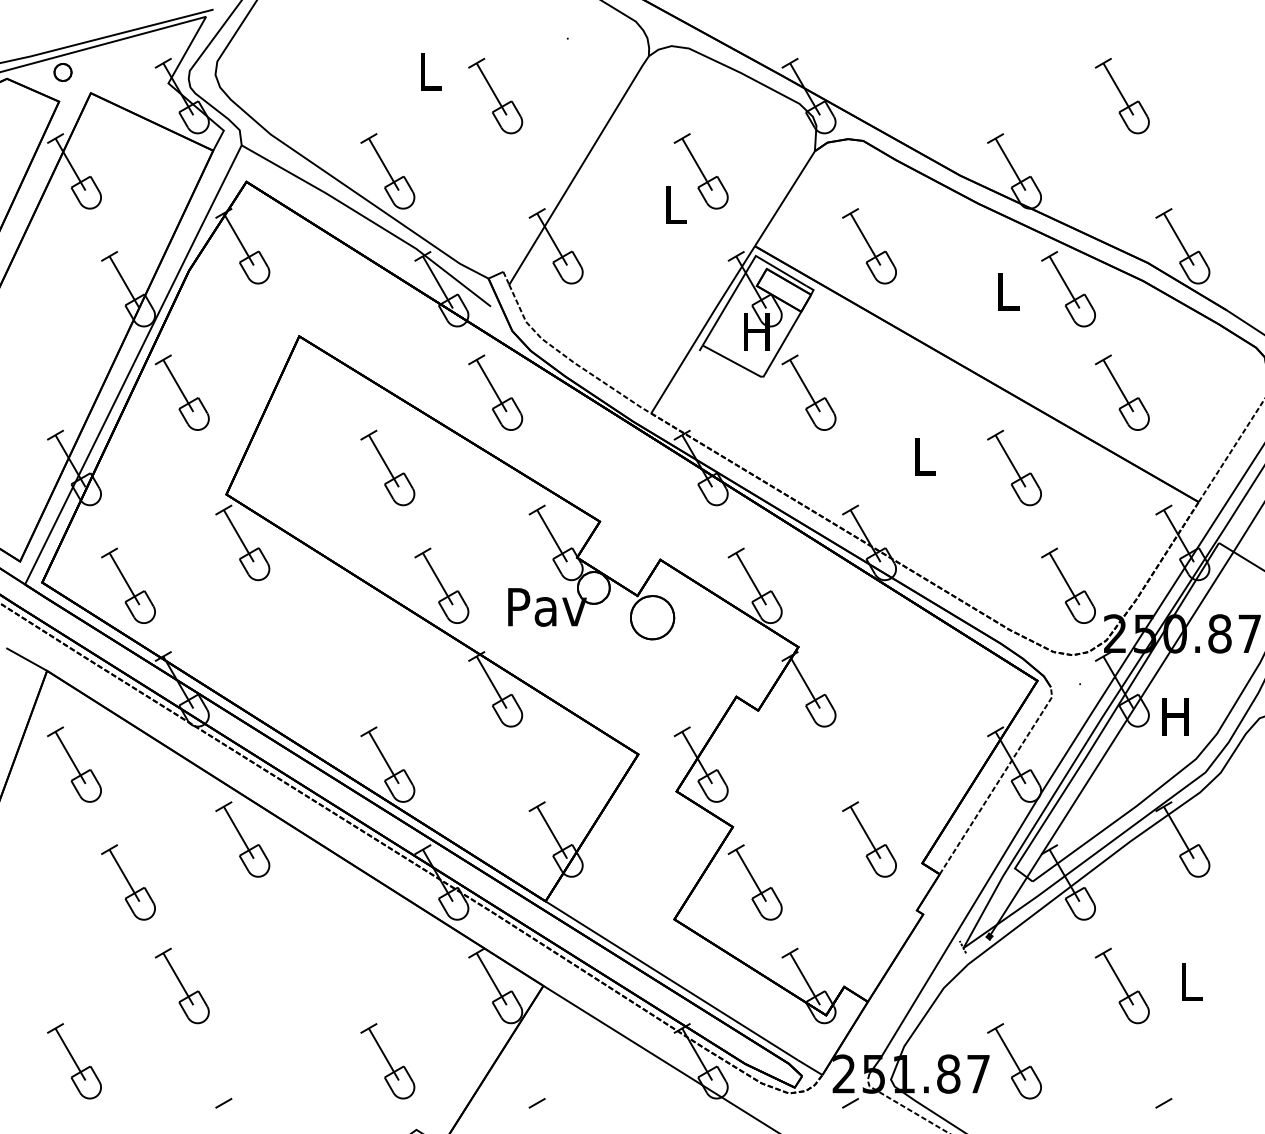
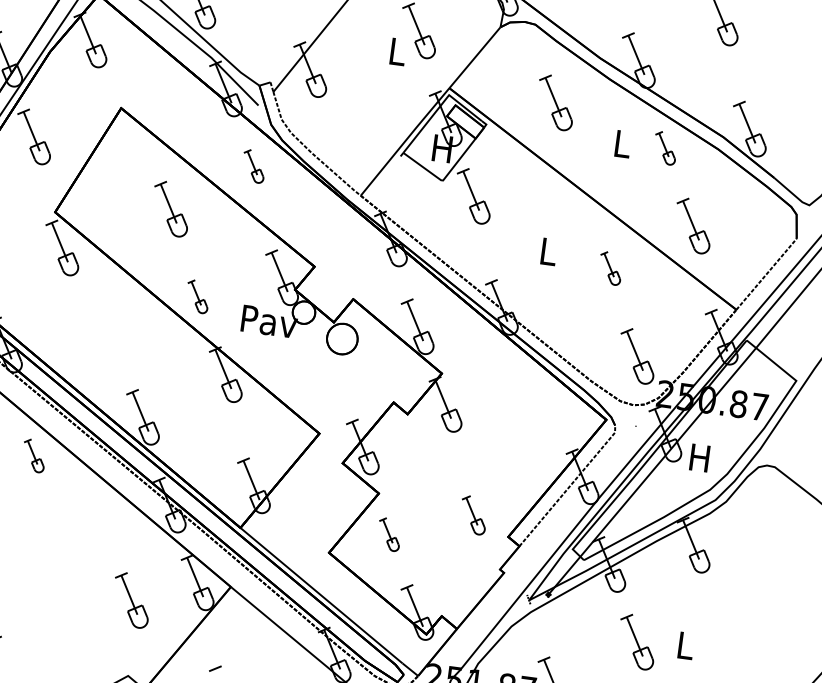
part: (869, 246) -> (555, 102), moved
part: (1068, 289) -> (665, 148), size x0.6
part: (495, 392) -> (253, 166), size x0.6
part: (1014, 467) -> (610, 268), size x0.6
part: (441, 585) -> (197, 296), size x0.6
part: (242, 839) -> (33, 455), size x0.6
part: (869, 839) -> (473, 515), size x0.7
part: (754, 882) -> (388, 534), size x0.6
part: (387, 1061) -> (131, 600), moved

